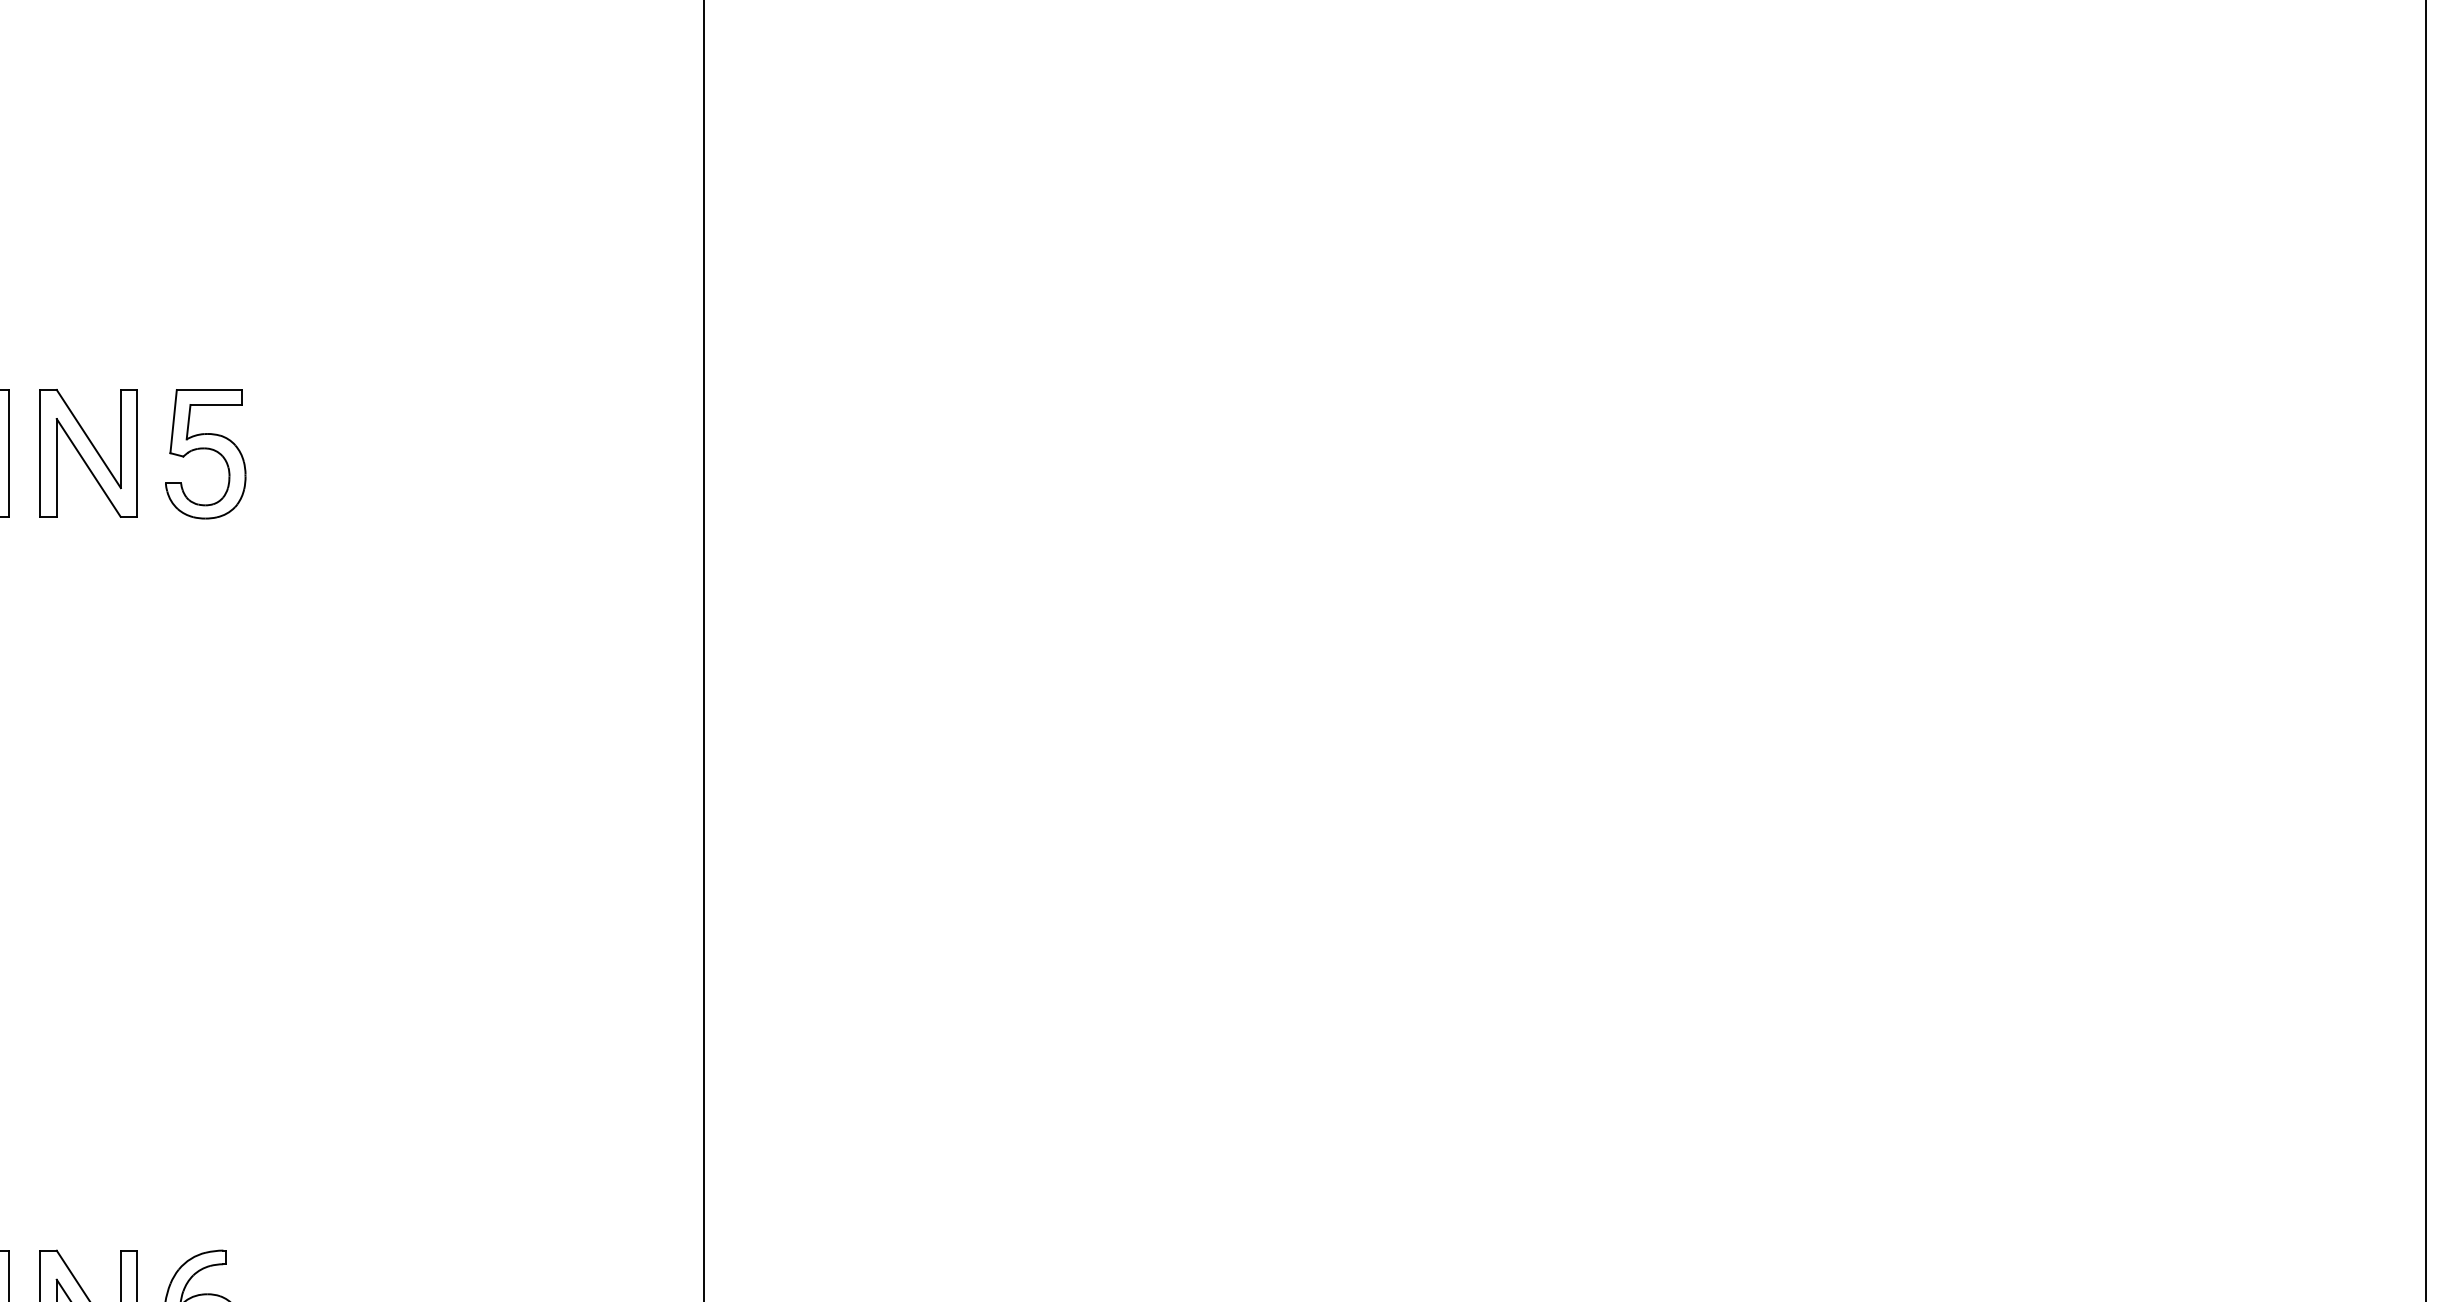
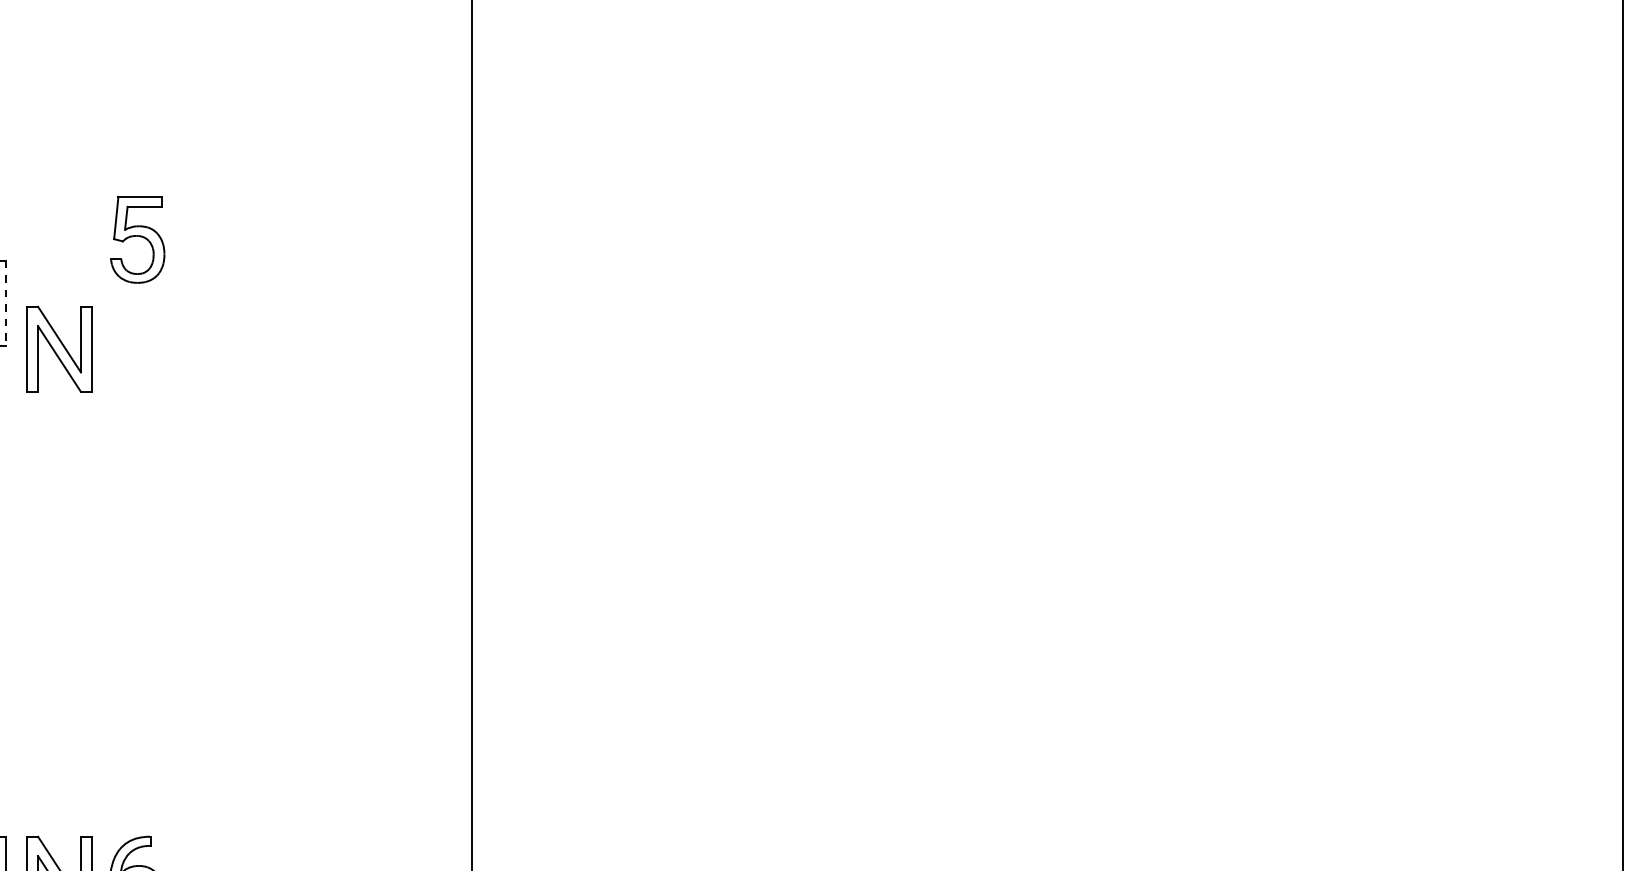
part: (88, 452) -> (59, 348), moved
line: (9, 453) -> (6, 303), solid -> dashed
part: (205, 453) -> (137, 239), moved

